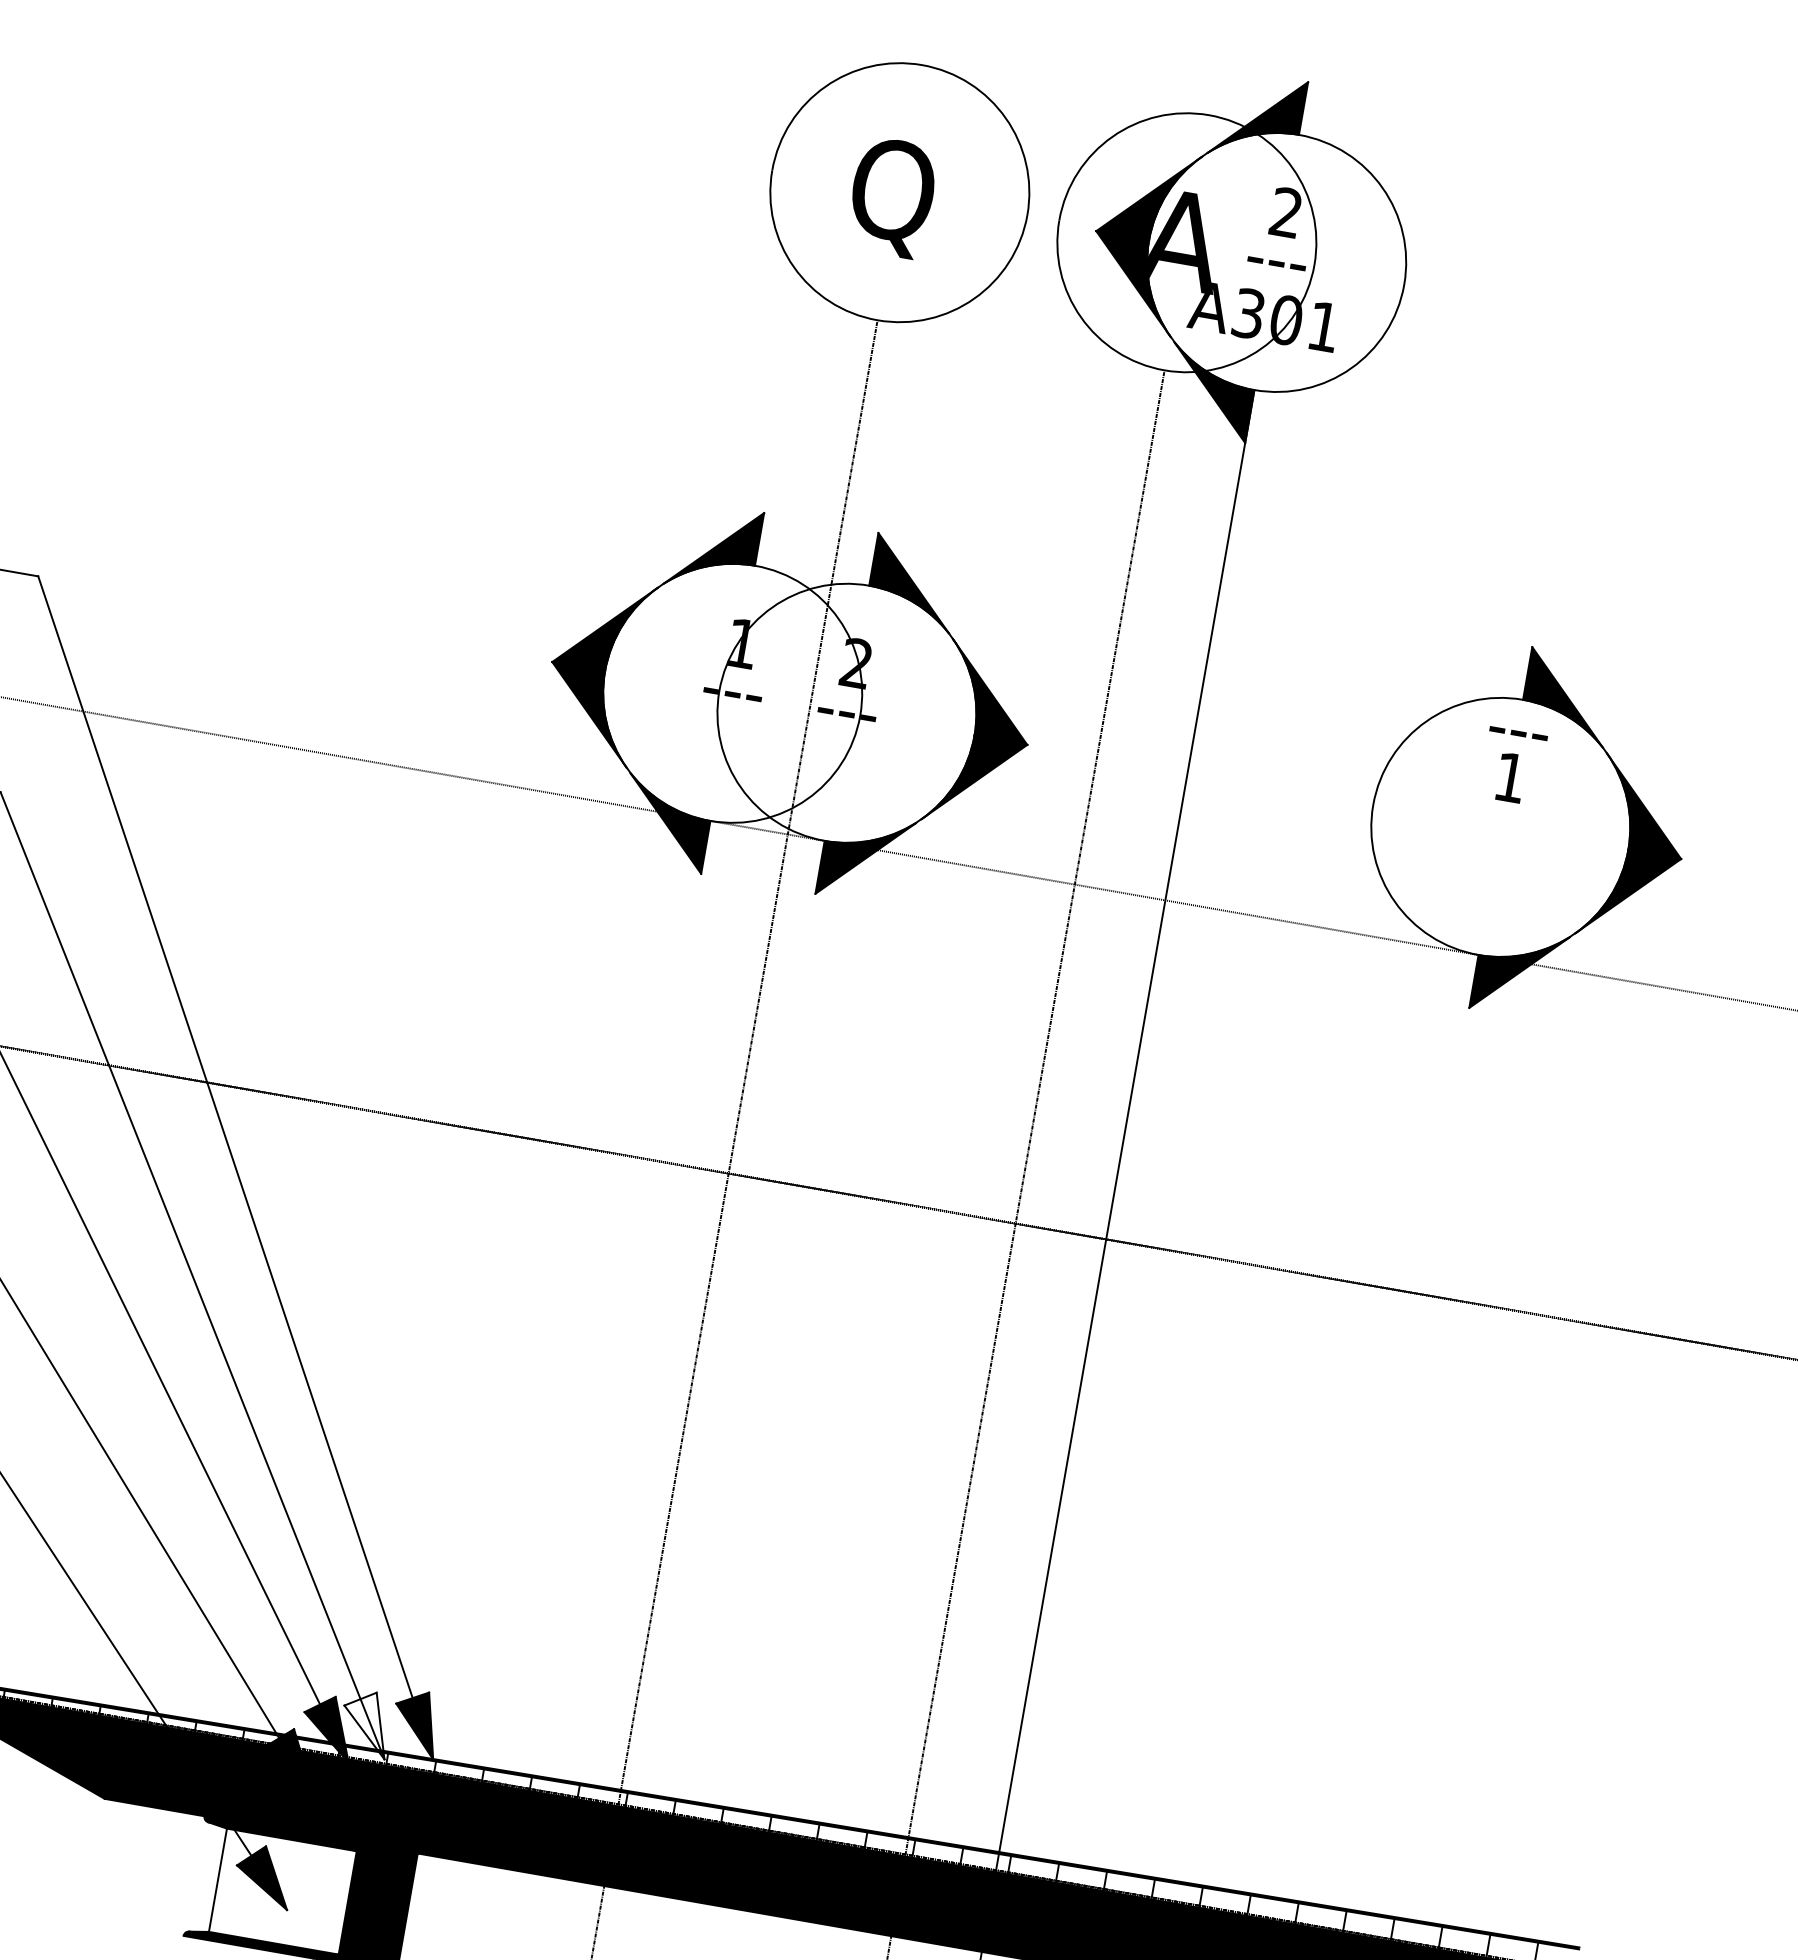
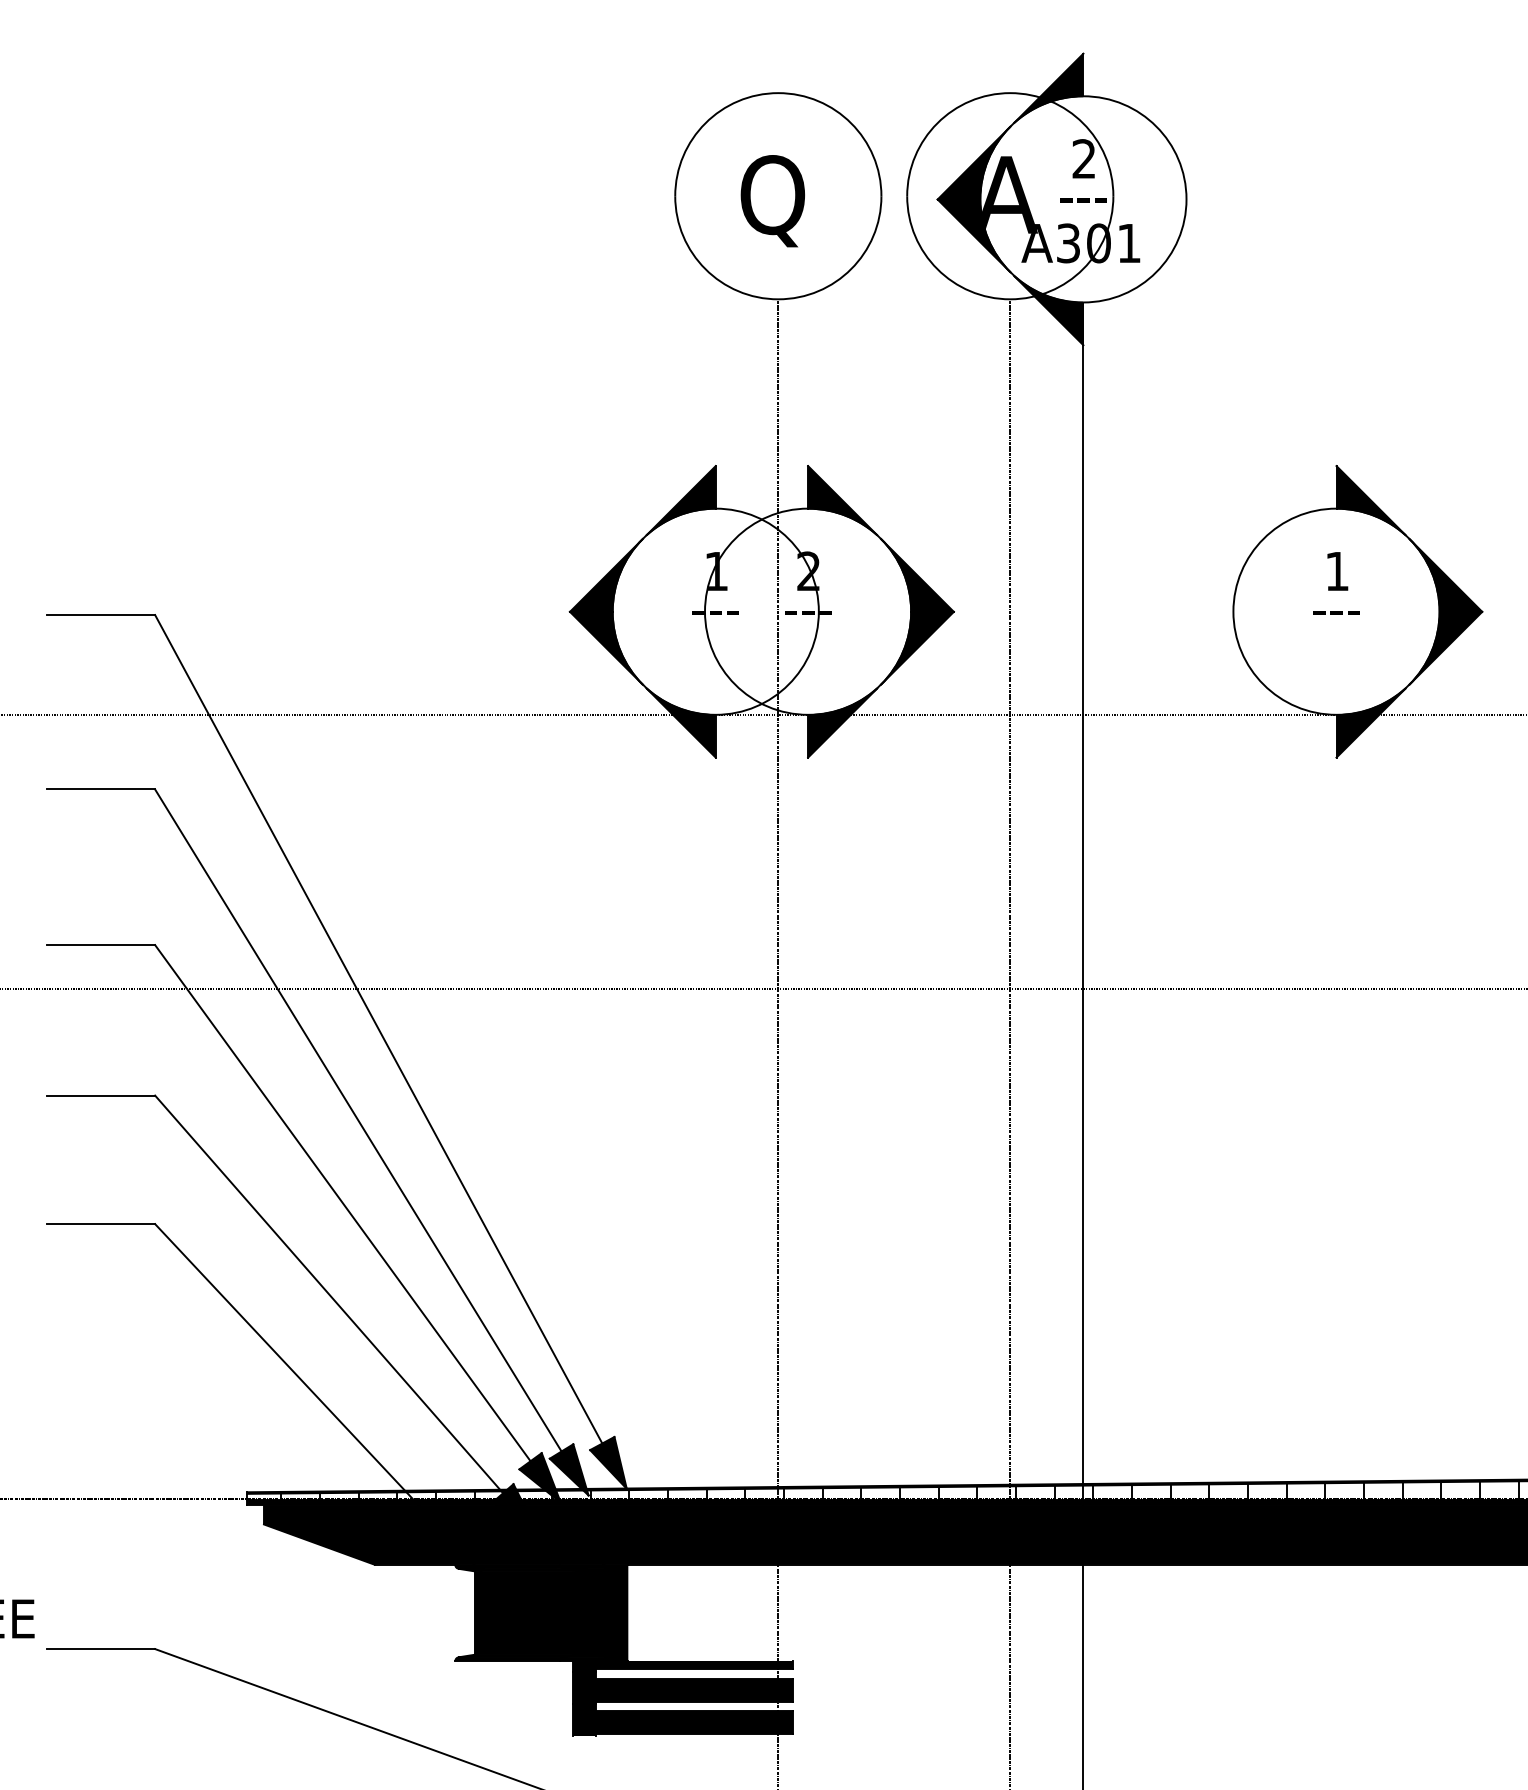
text: (1518, 733) -> (1336, 612), moved
fill: (365, 1722) -> (568, 1469), added
fill: (282, 1890) -> (526, 1612), added

